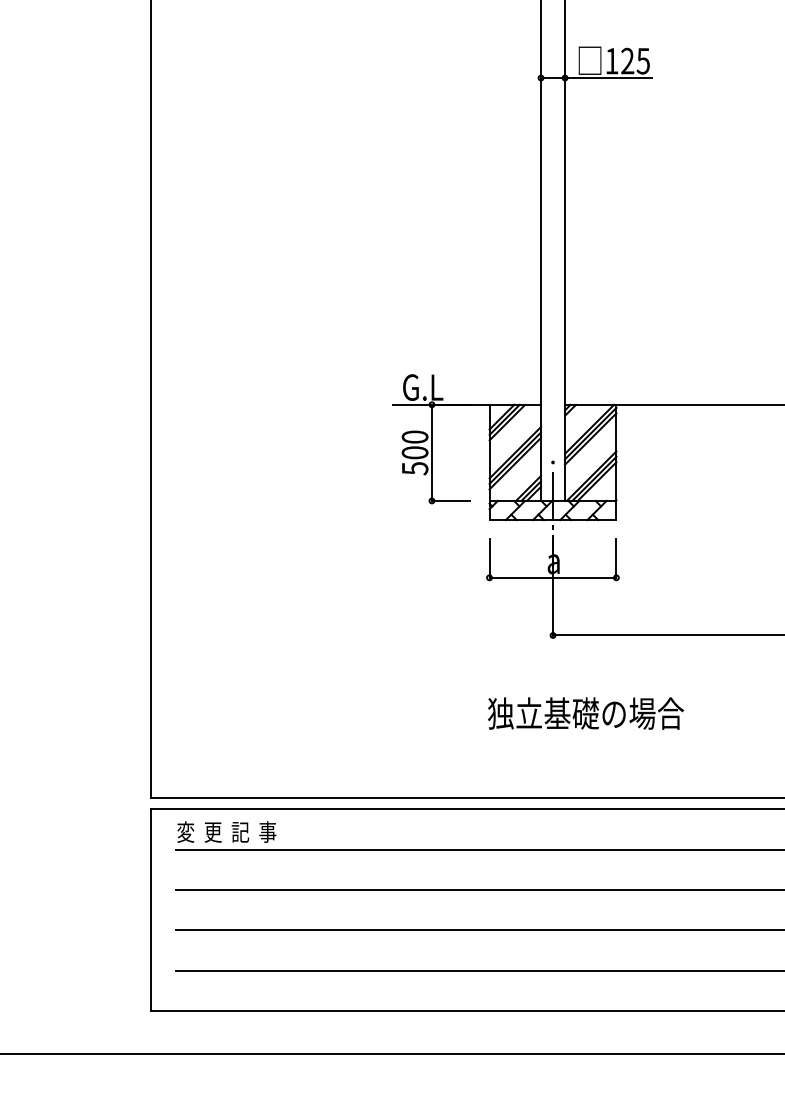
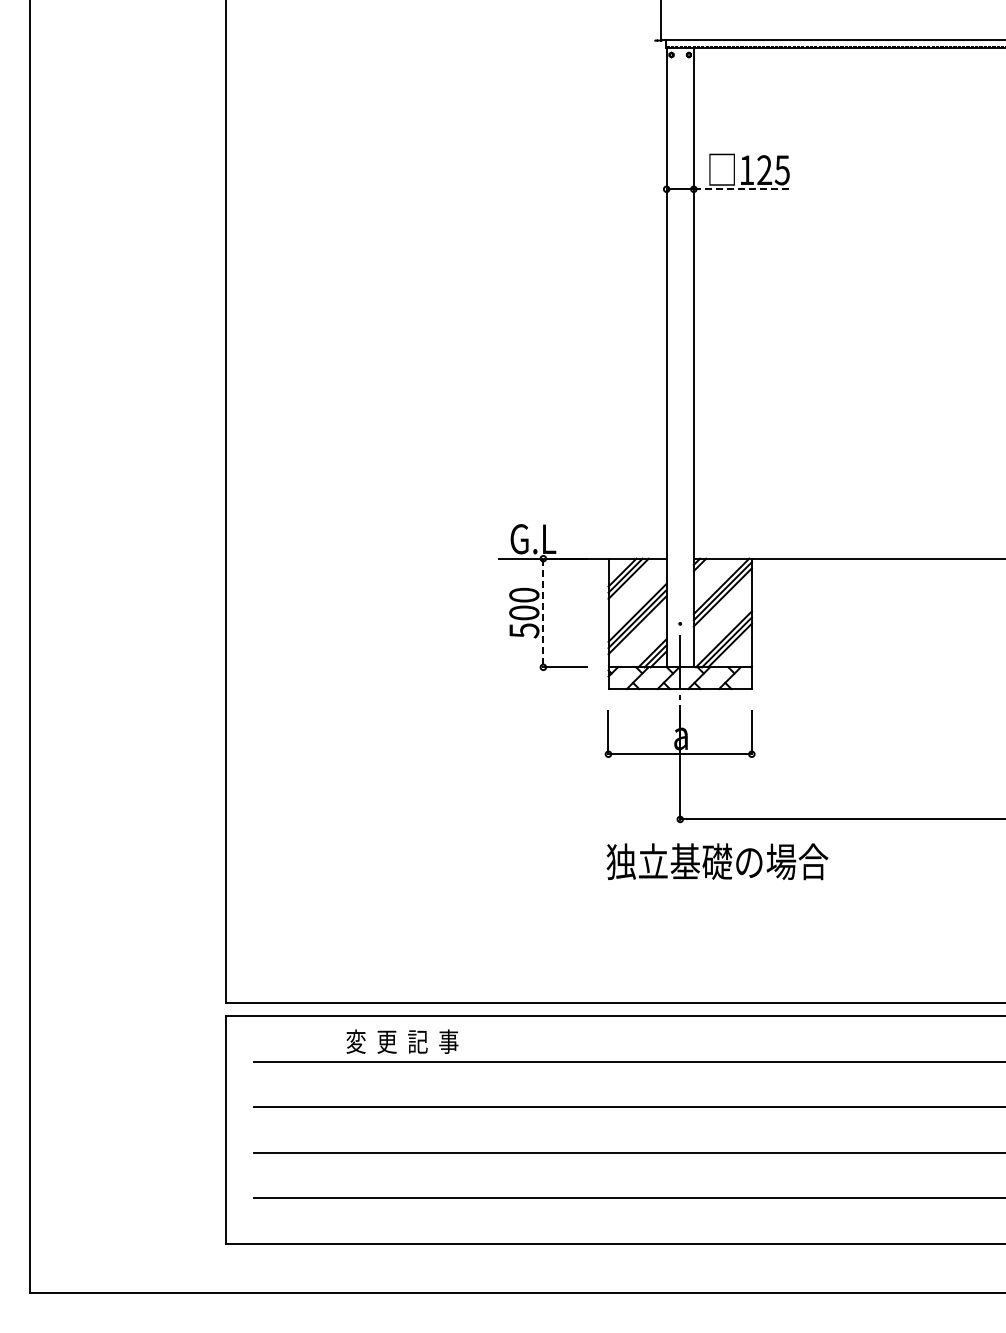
line: (608, 78) -> (742, 189), solid -> dashed
line: (432, 453) -> (543, 613), solid -> dashed
text: (585, 713) -> (717, 861), moved
text: (226, 831) -> (402, 1041), moved

